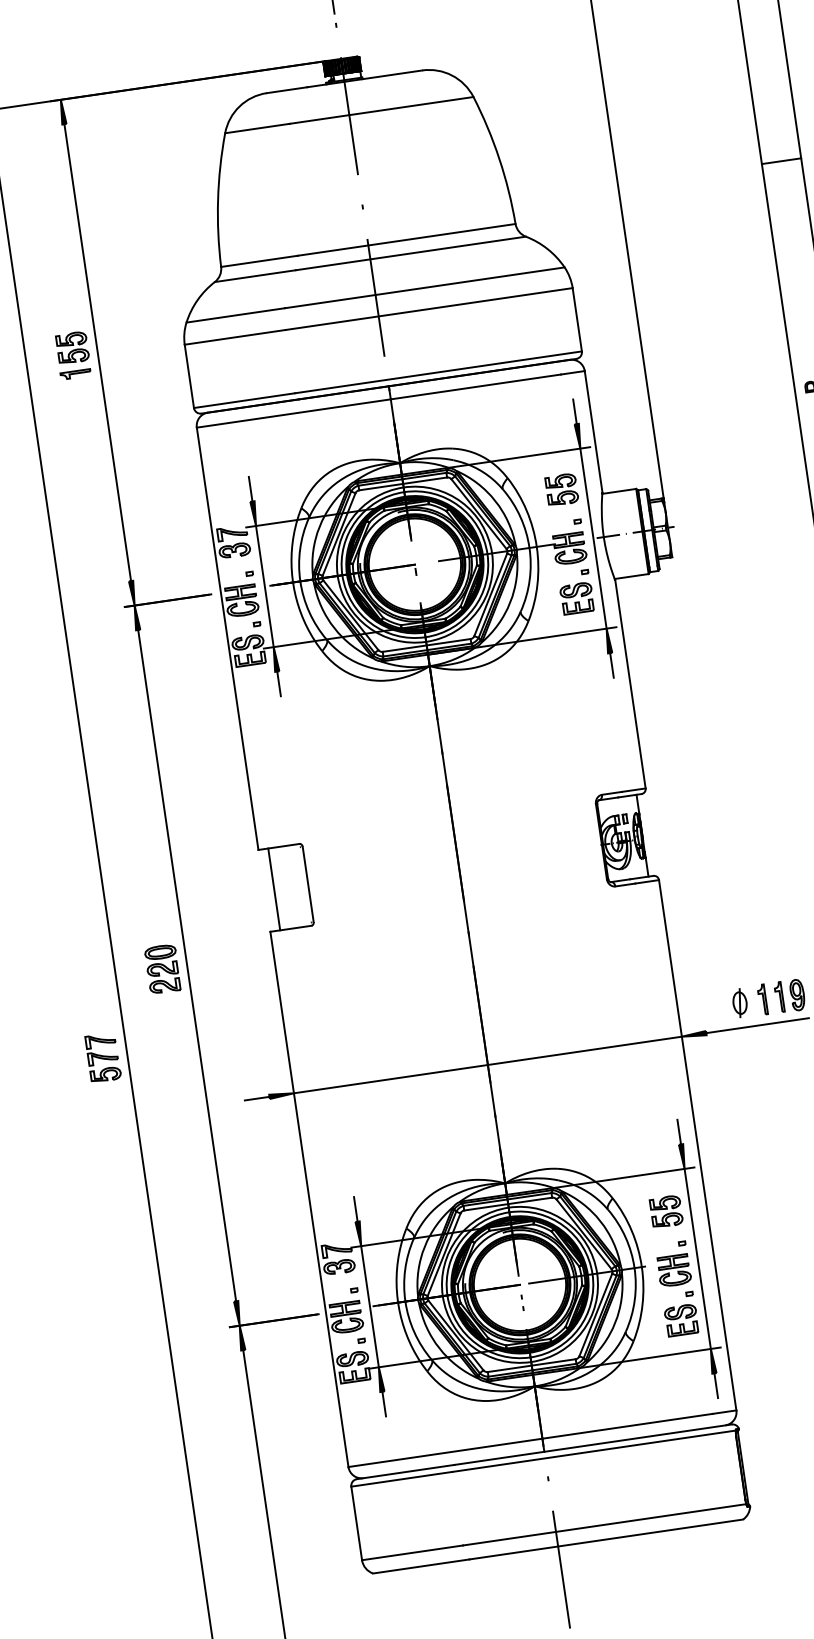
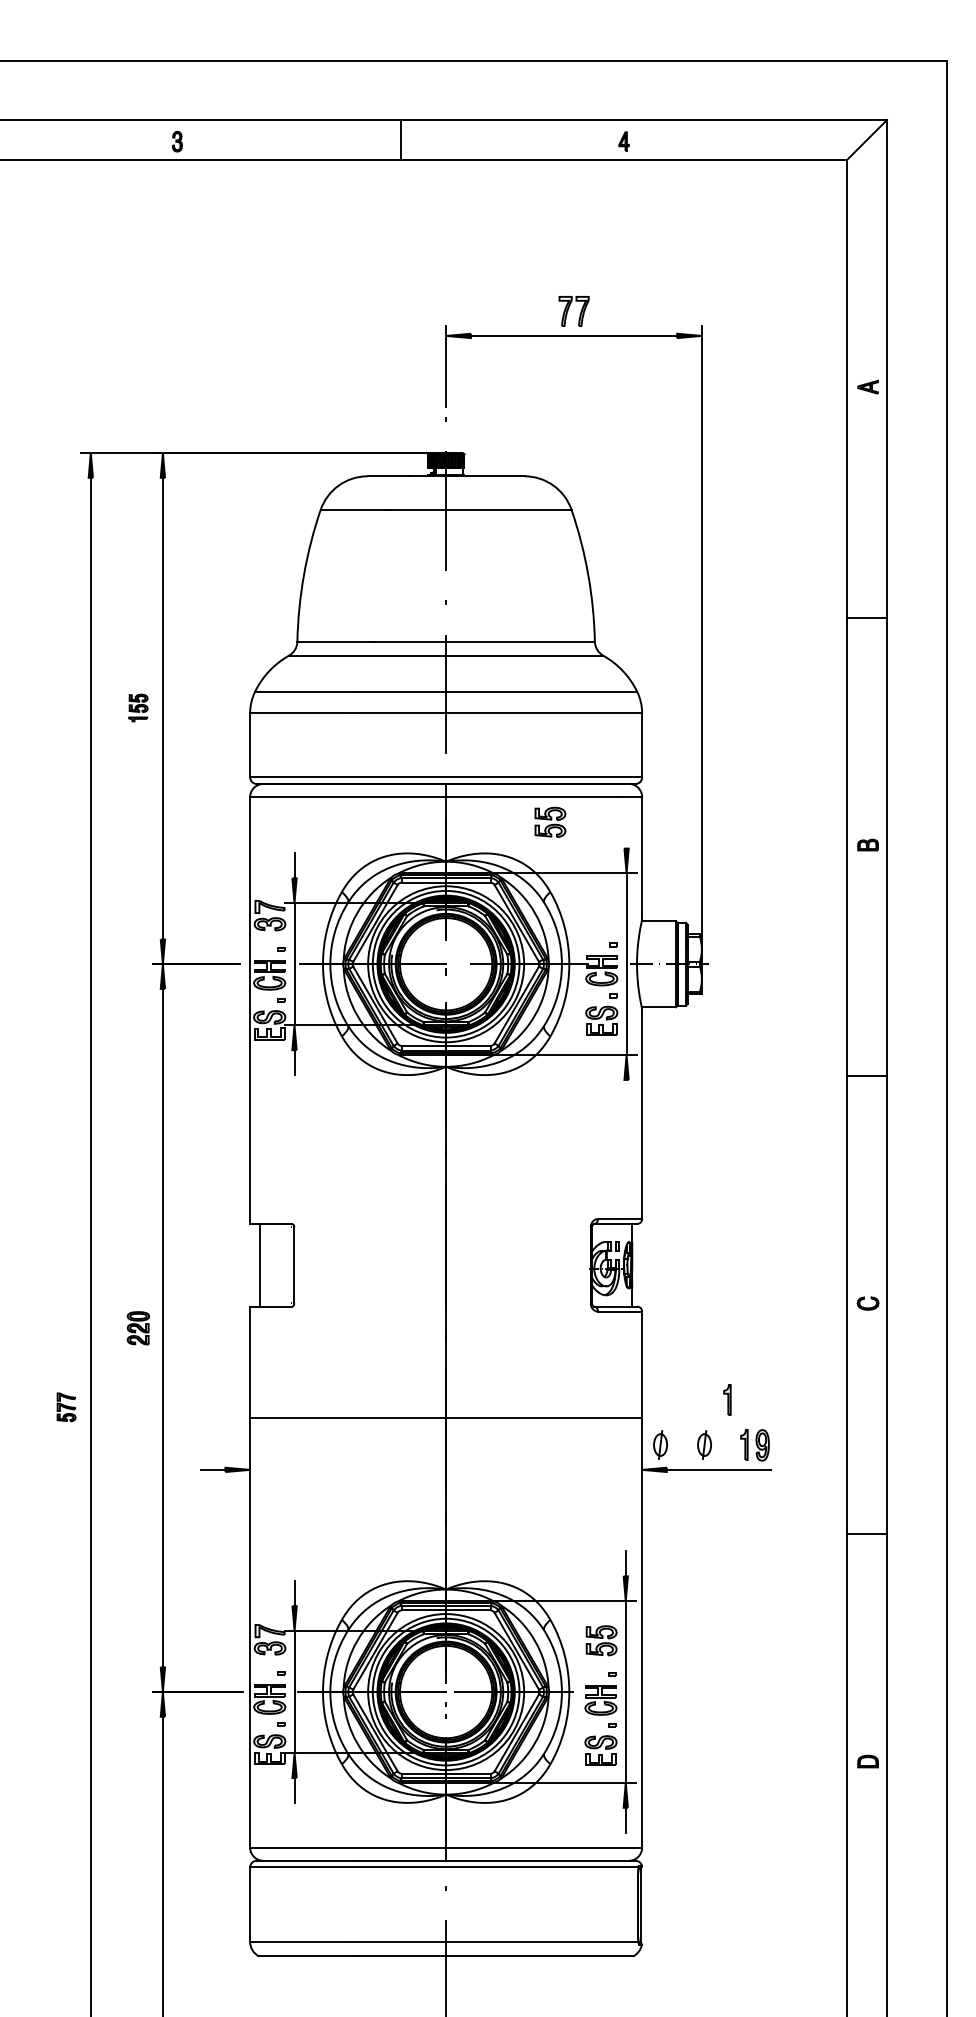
part: (73, 355) -> (138, 707), size x0.6
line: (574, 411) -> (626, 835), removed
part: (561, 488) -> (550, 821), moved
line: (611, 664) -> (626, 1091), removed
part: (163, 969) -> (138, 1328), size x0.7
part: (762, 999) -> (727, 1399), moved
part: (696, 1008) -> (660, 1444), added
part: (103, 1058) -> (66, 1407), size x0.6
line: (488, 1064) -> (446, 1417), moved

